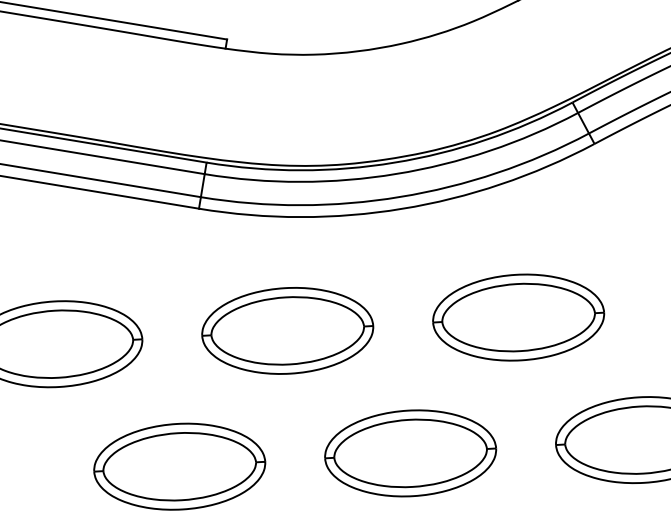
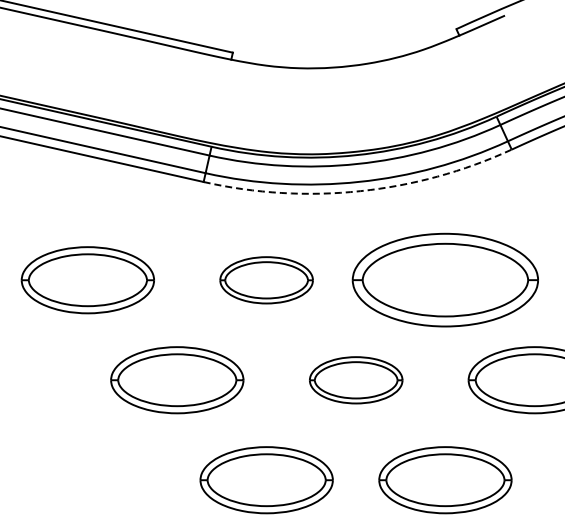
arc: (402, 209) -> (360, 191), solid -> dashed
part: (518, 317) -> (445, 280), size x1.4
part: (287, 331) -> (266, 280), size x0.7
part: (411, 453) -> (356, 380), size x0.7

